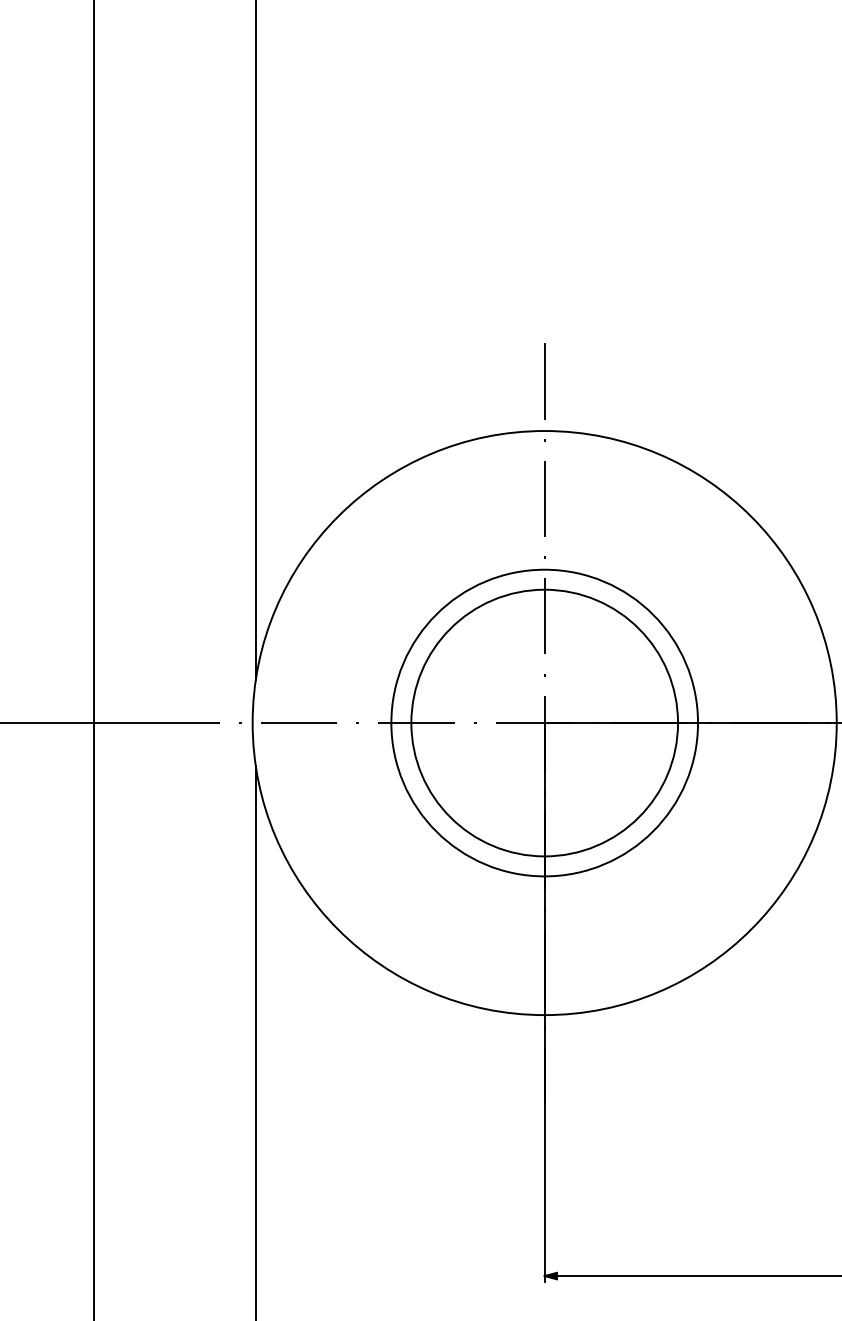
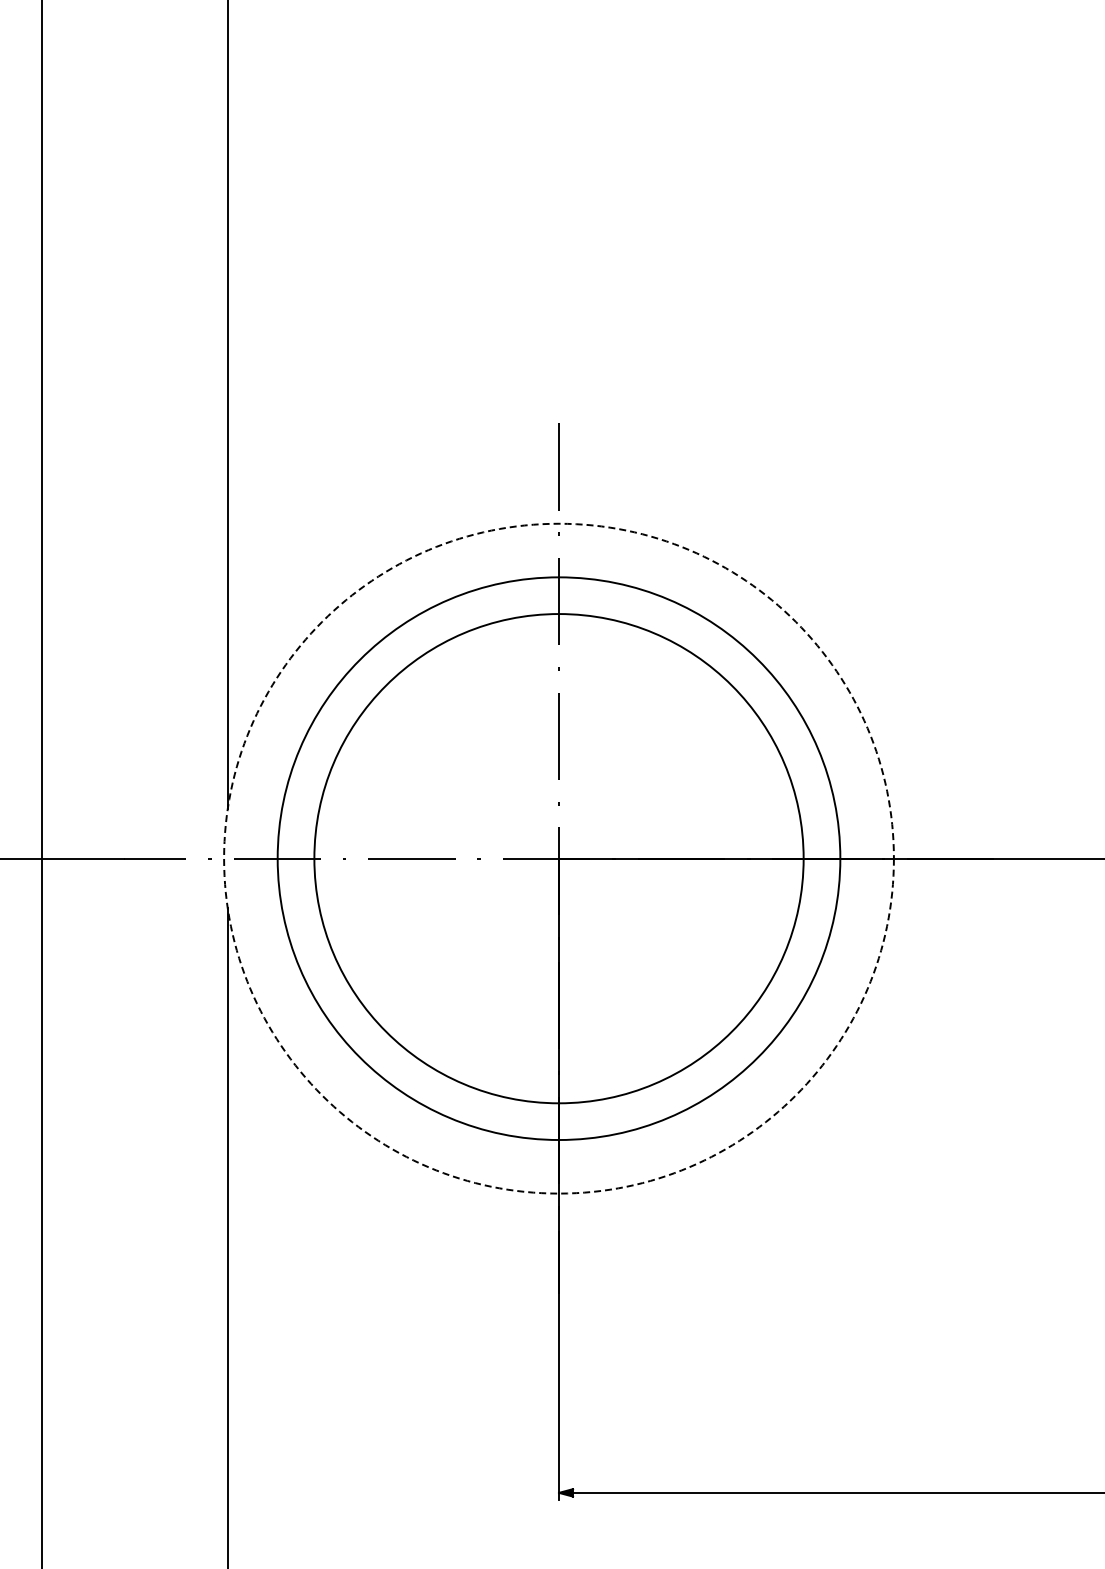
circle: (544, 722) -> (558, 858), size x1.6
circle: (544, 722) -> (558, 858), size x1.6
circle: (544, 722) -> (558, 858), solid -> dashed

